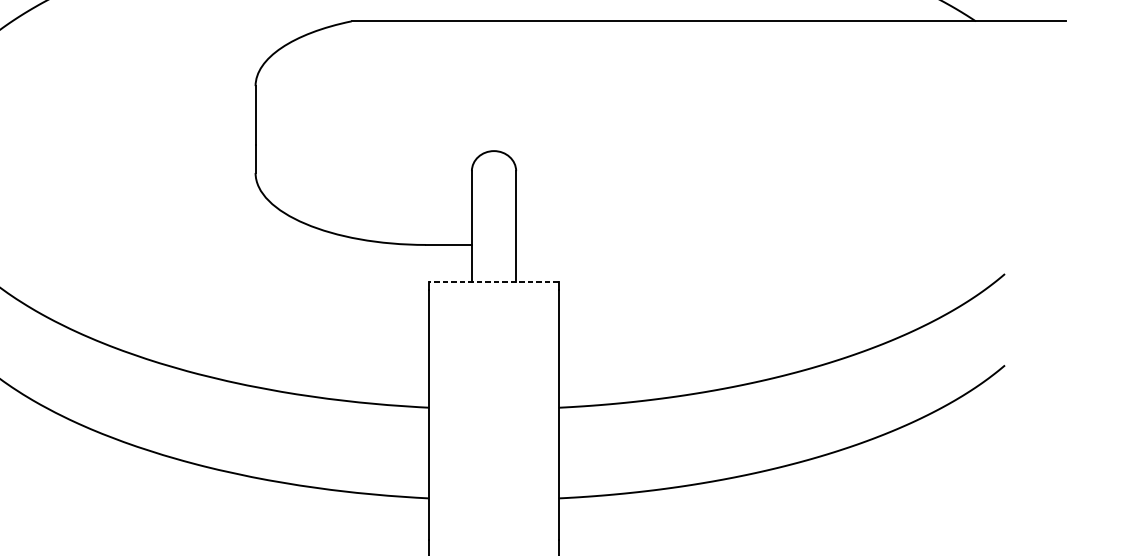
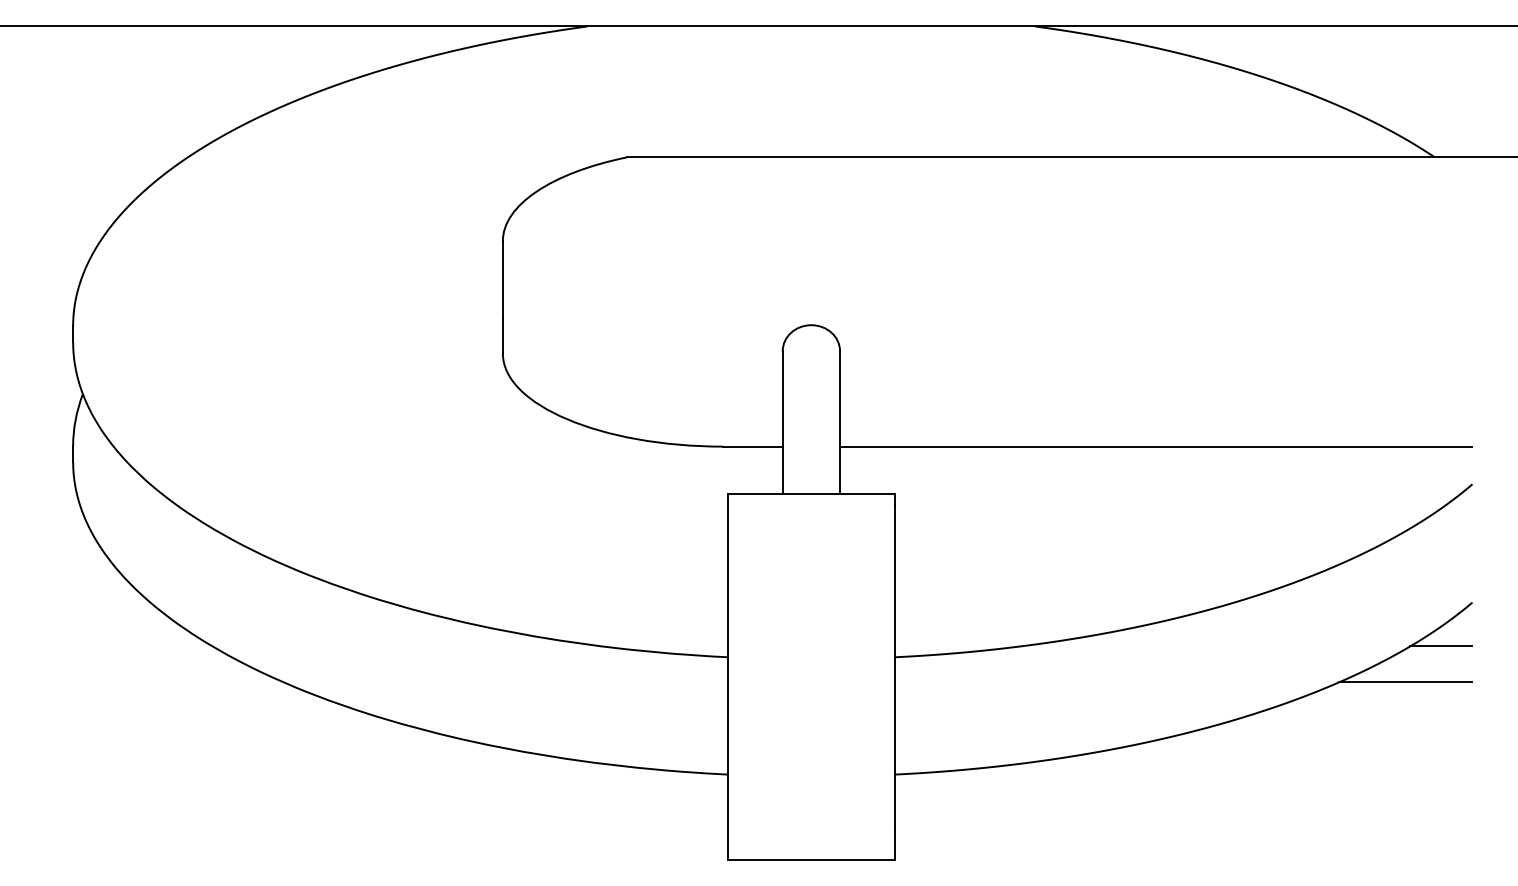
line: (760, 244) -> (1156, 446), added
line: (494, 281) -> (811, 494), dashed -> solid
line: (981, 399) -> (1441, 646), added
line: (953, 427) -> (1405, 682), added

